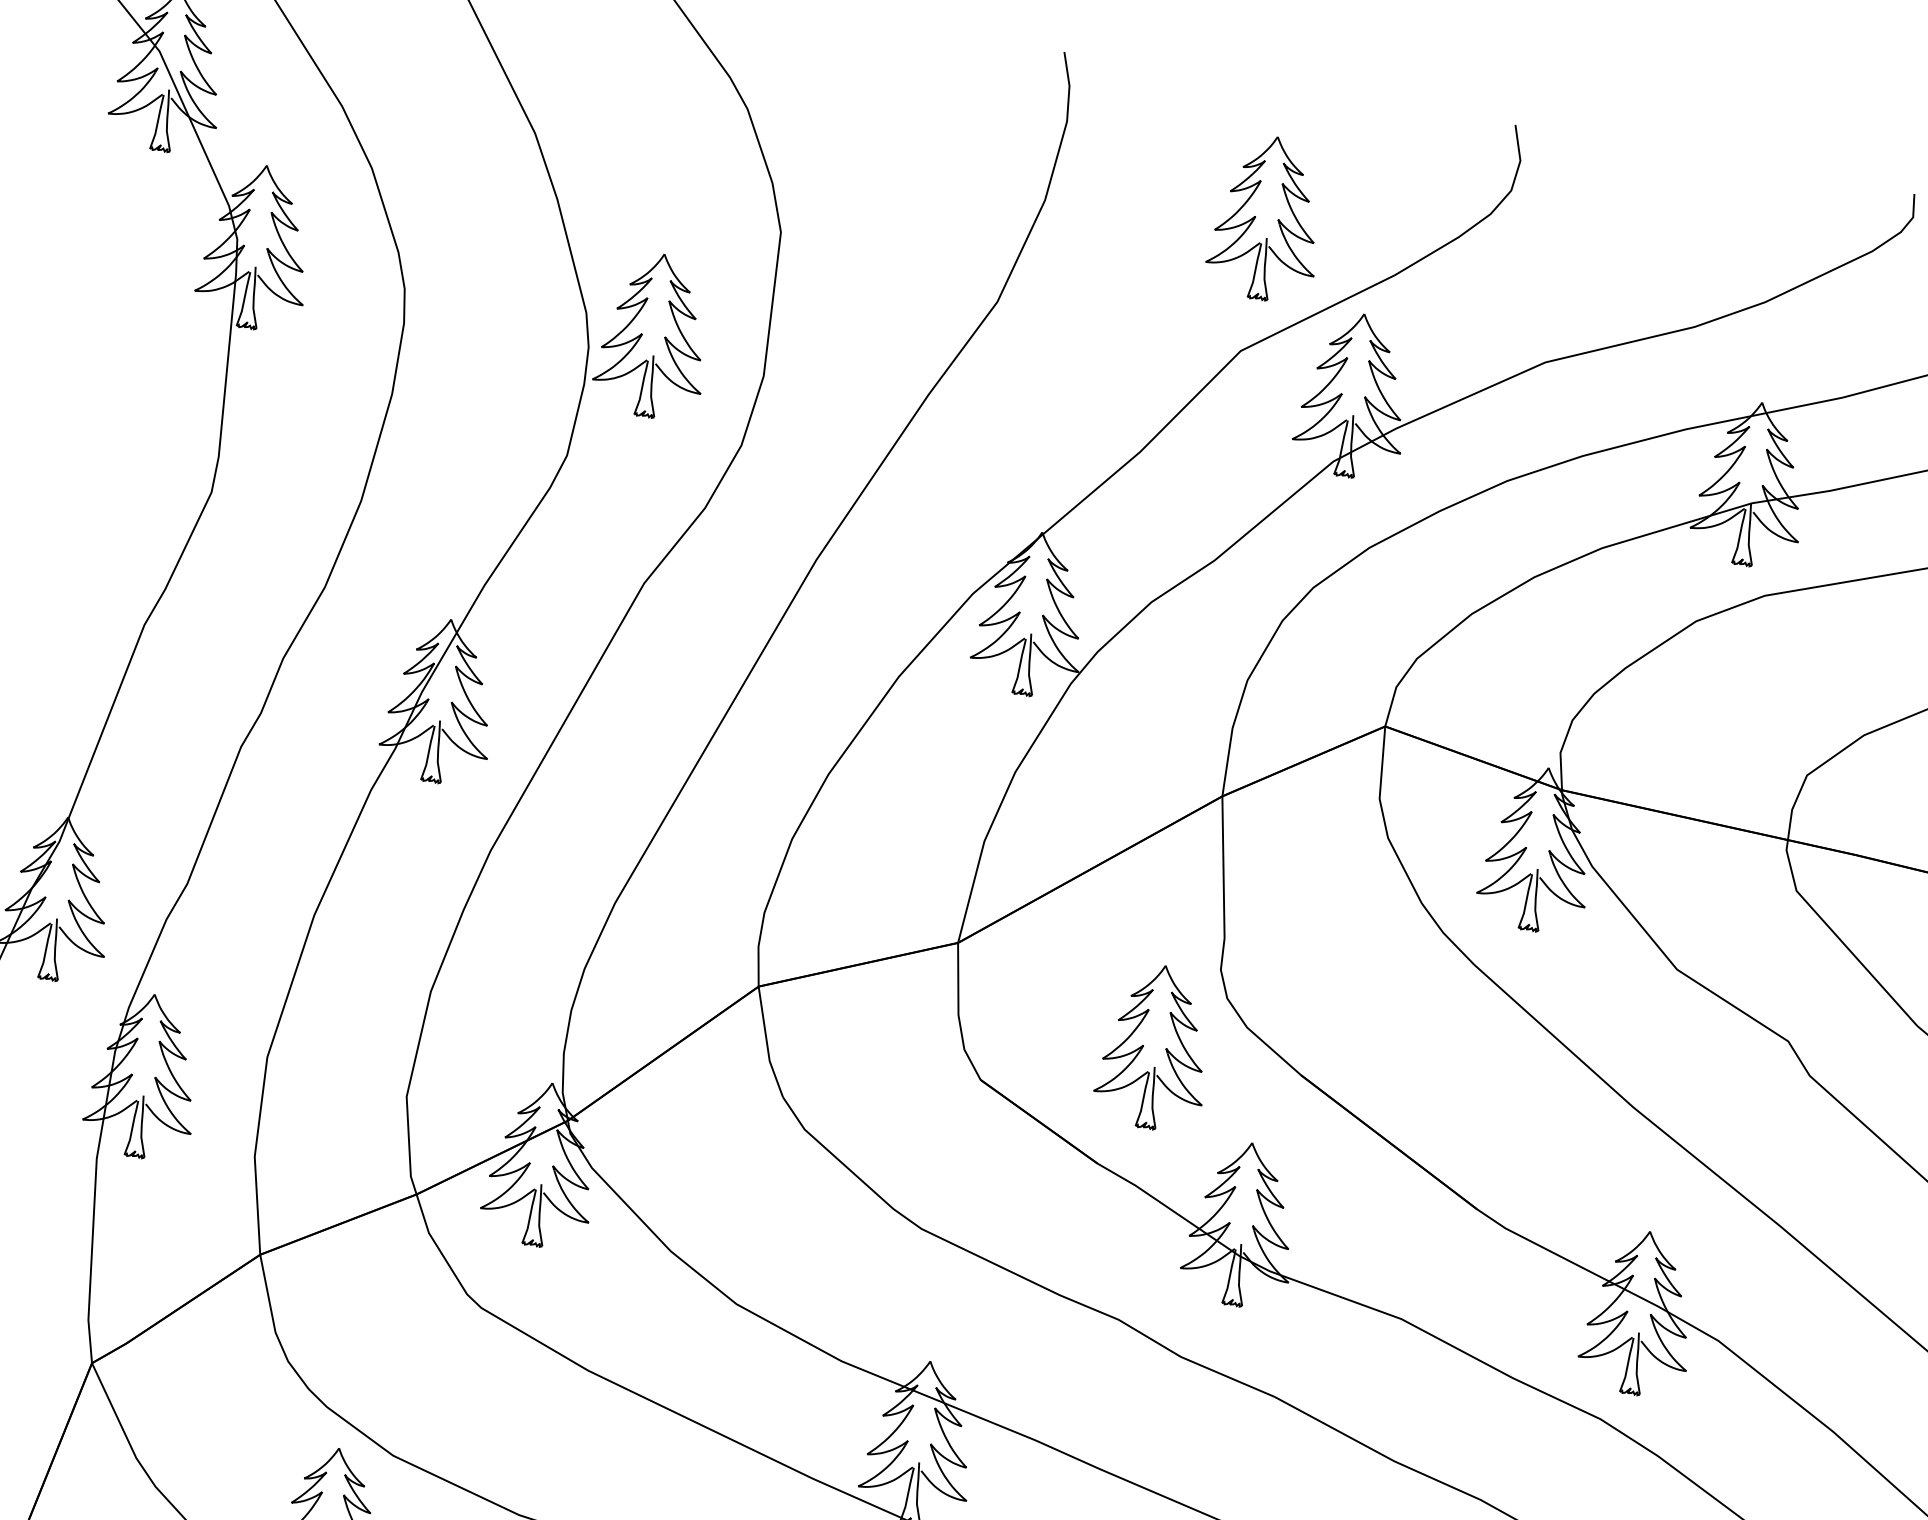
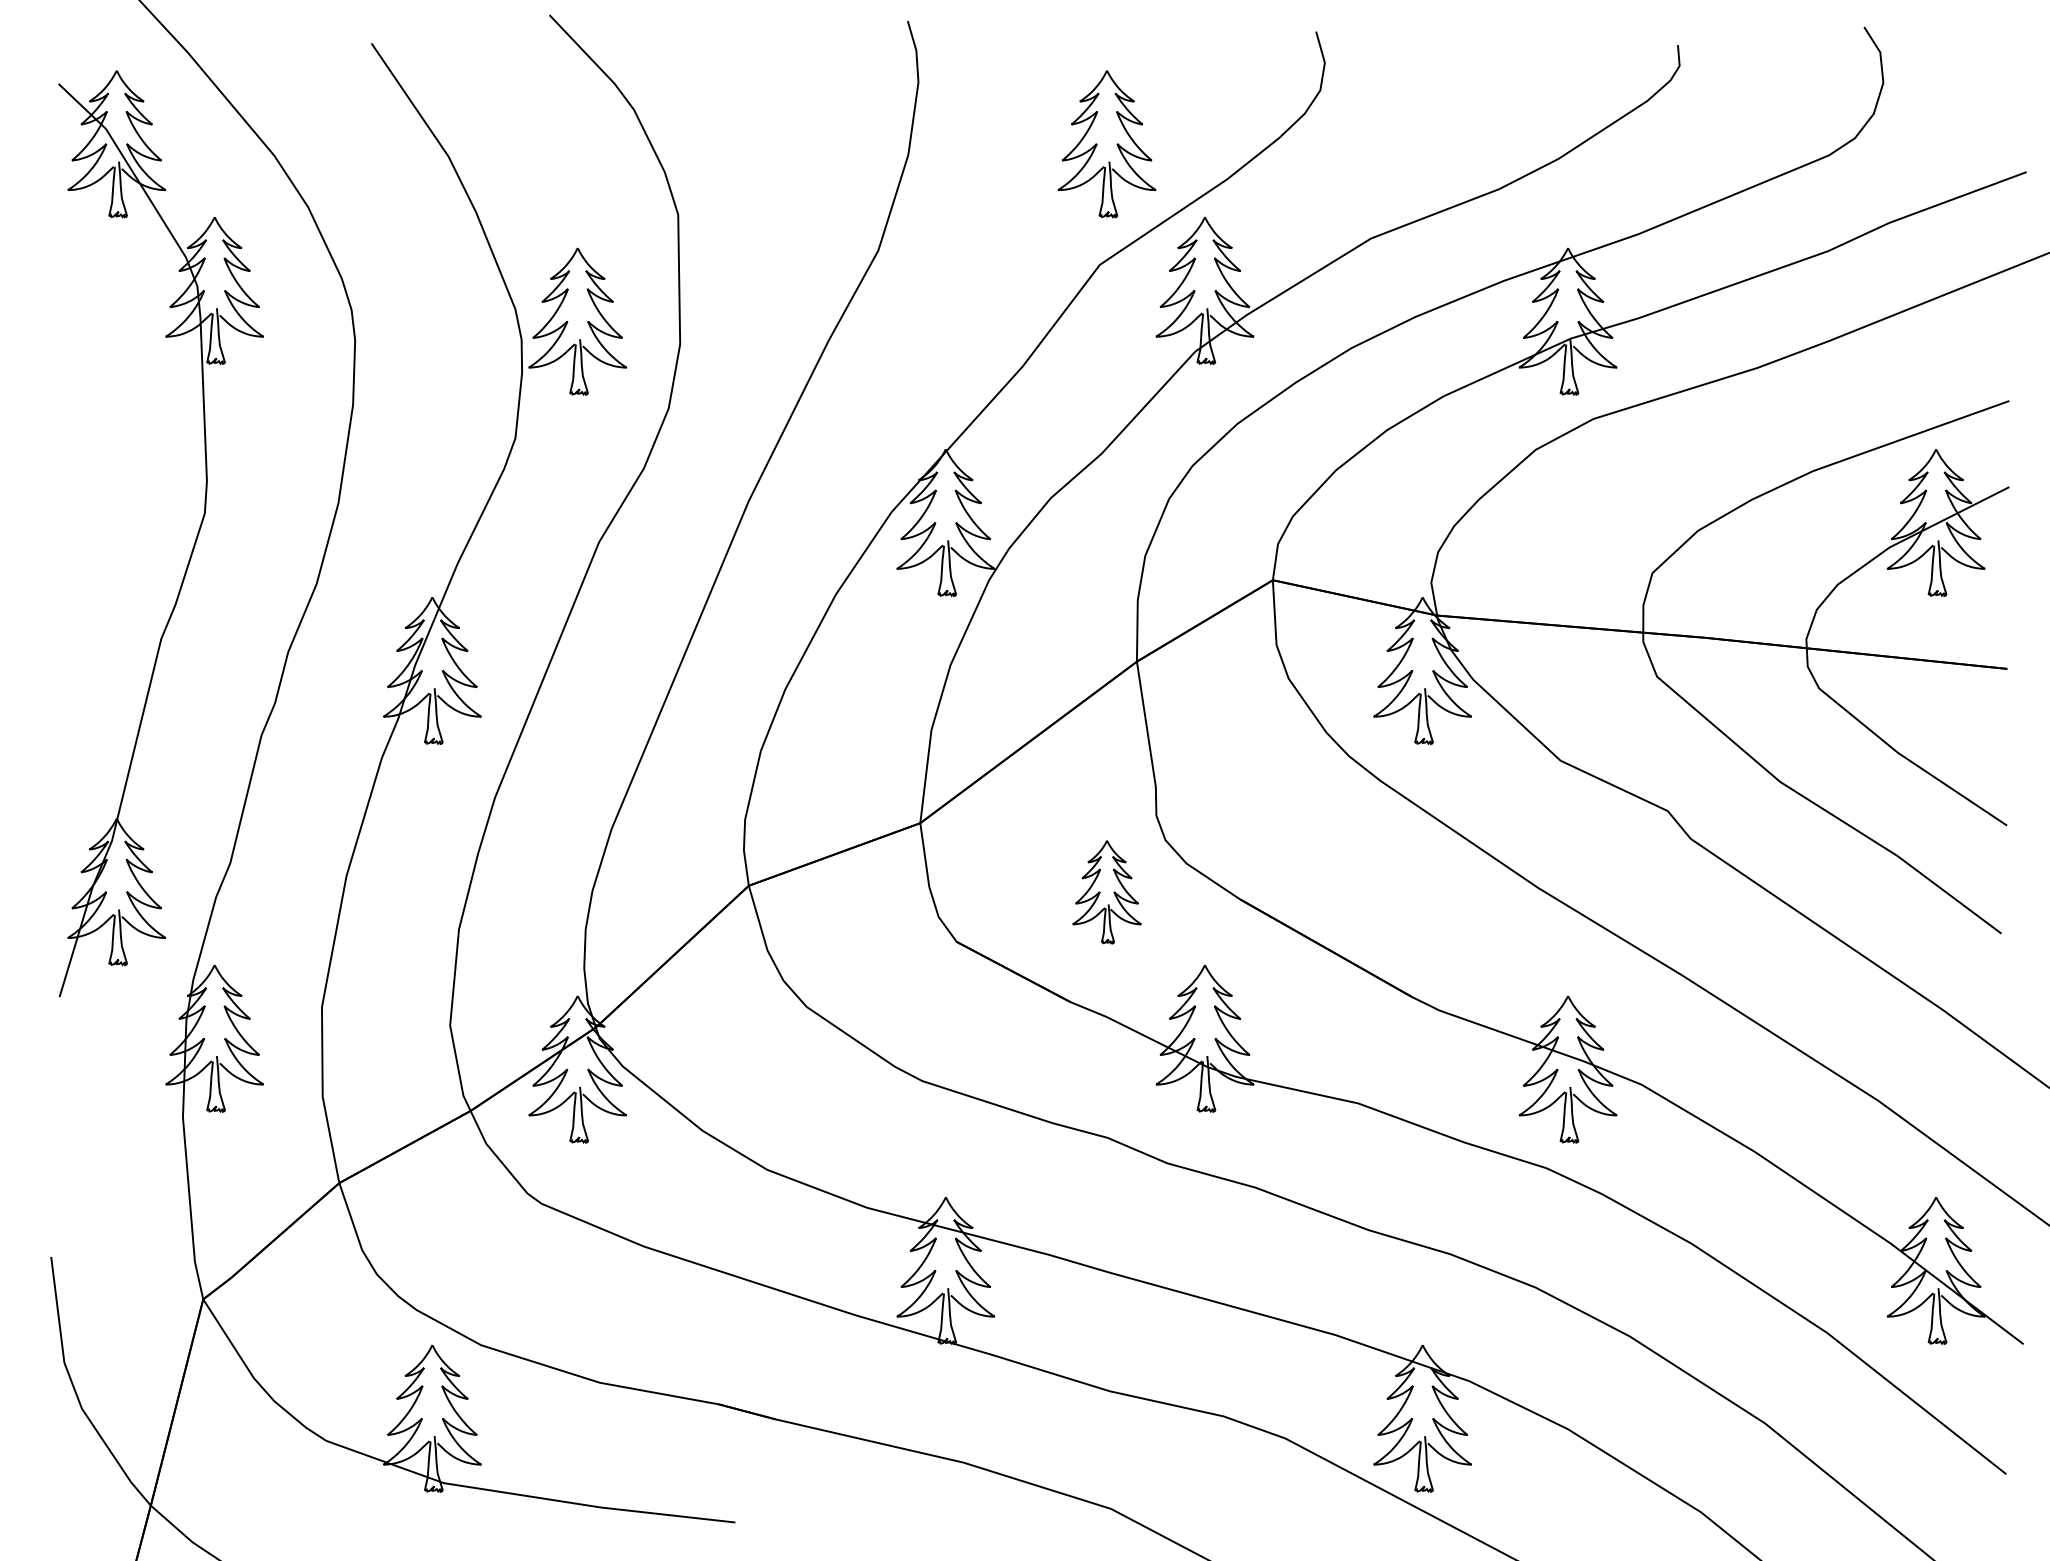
part: (1154, 1047) -> (1106, 892), size x0.7

